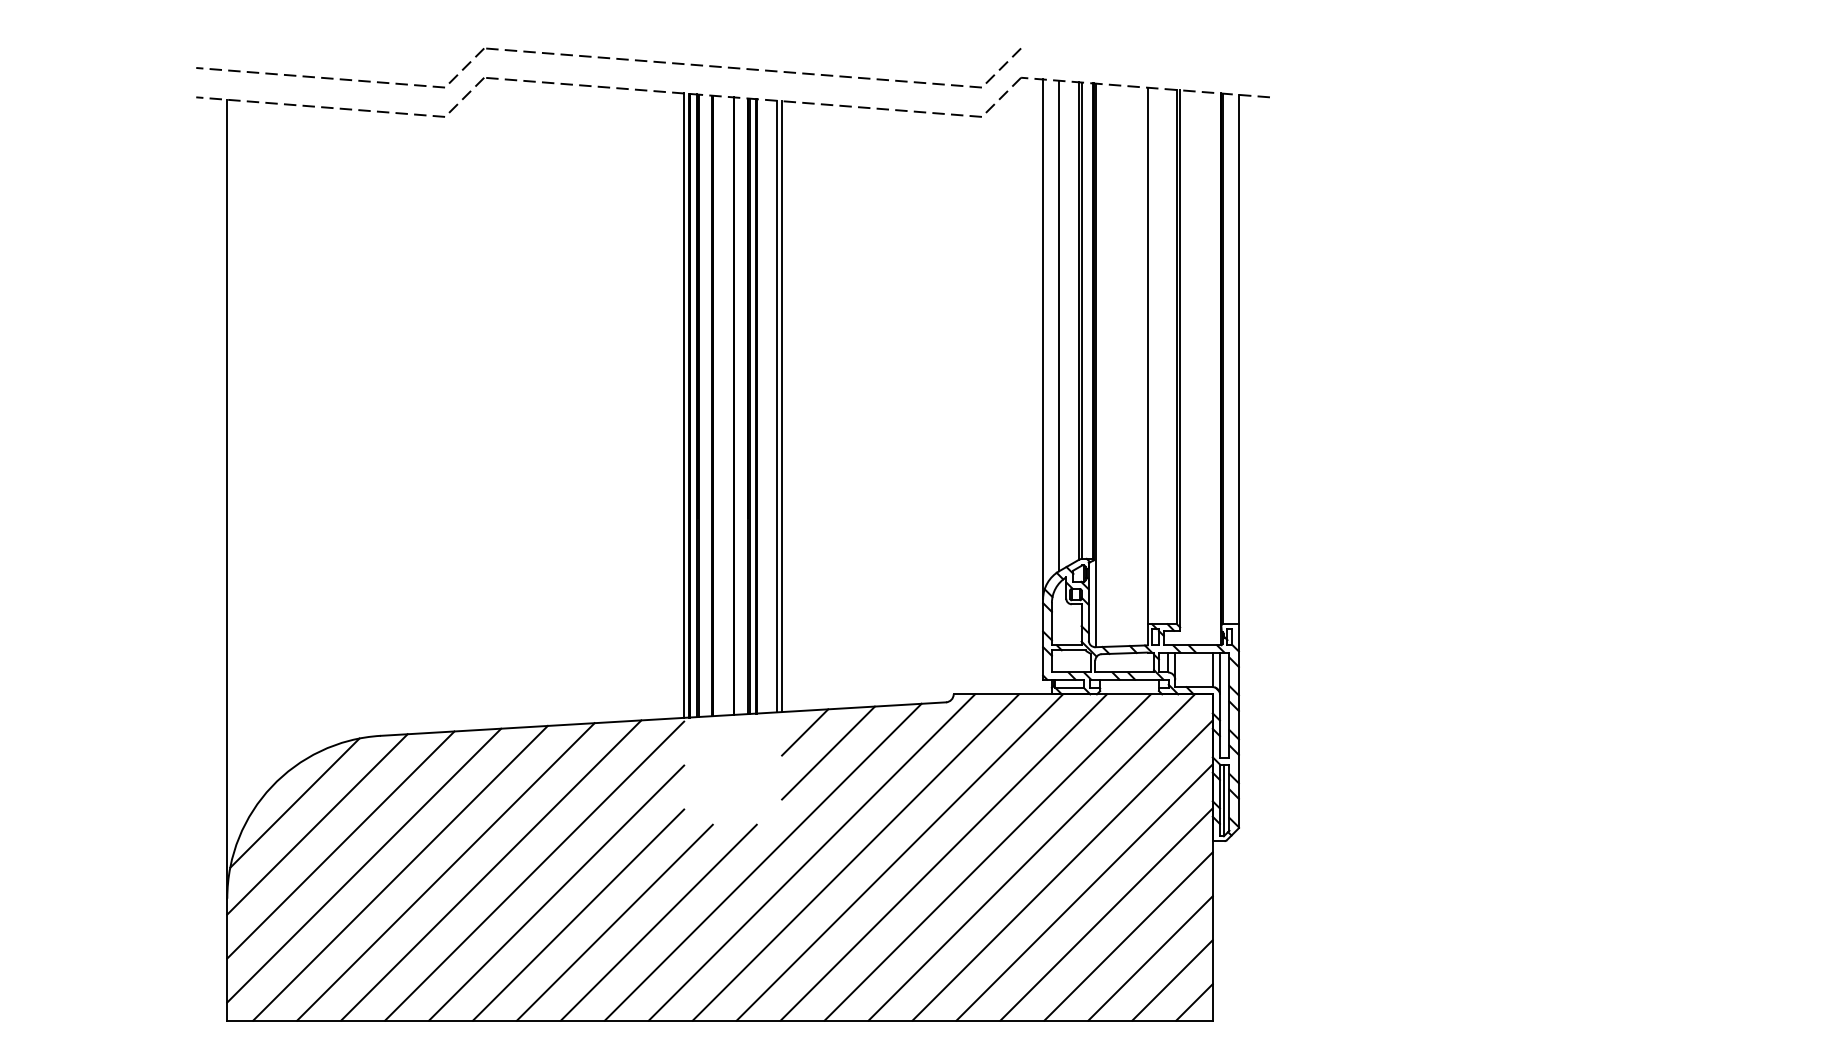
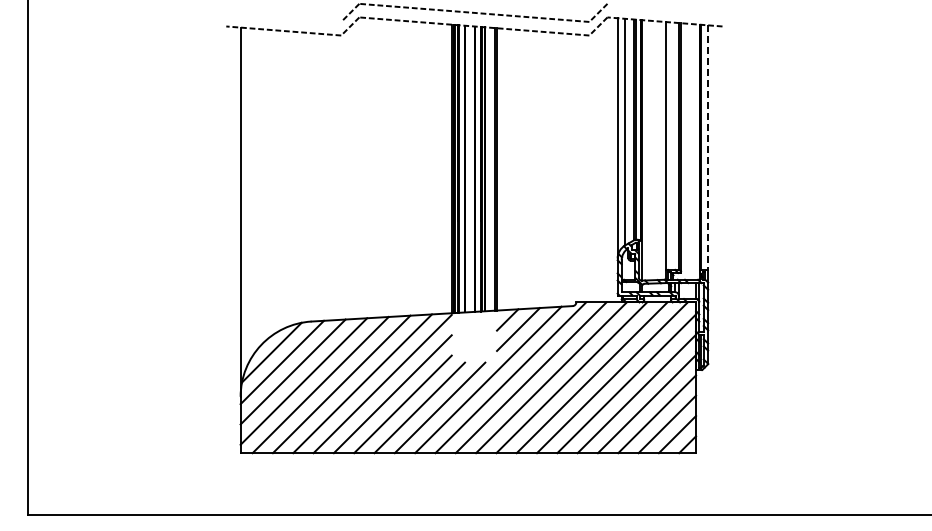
line: (320, 75) -> (283, 16), removed
line: (1239, 361) -> (708, 148), solid -> dashed

